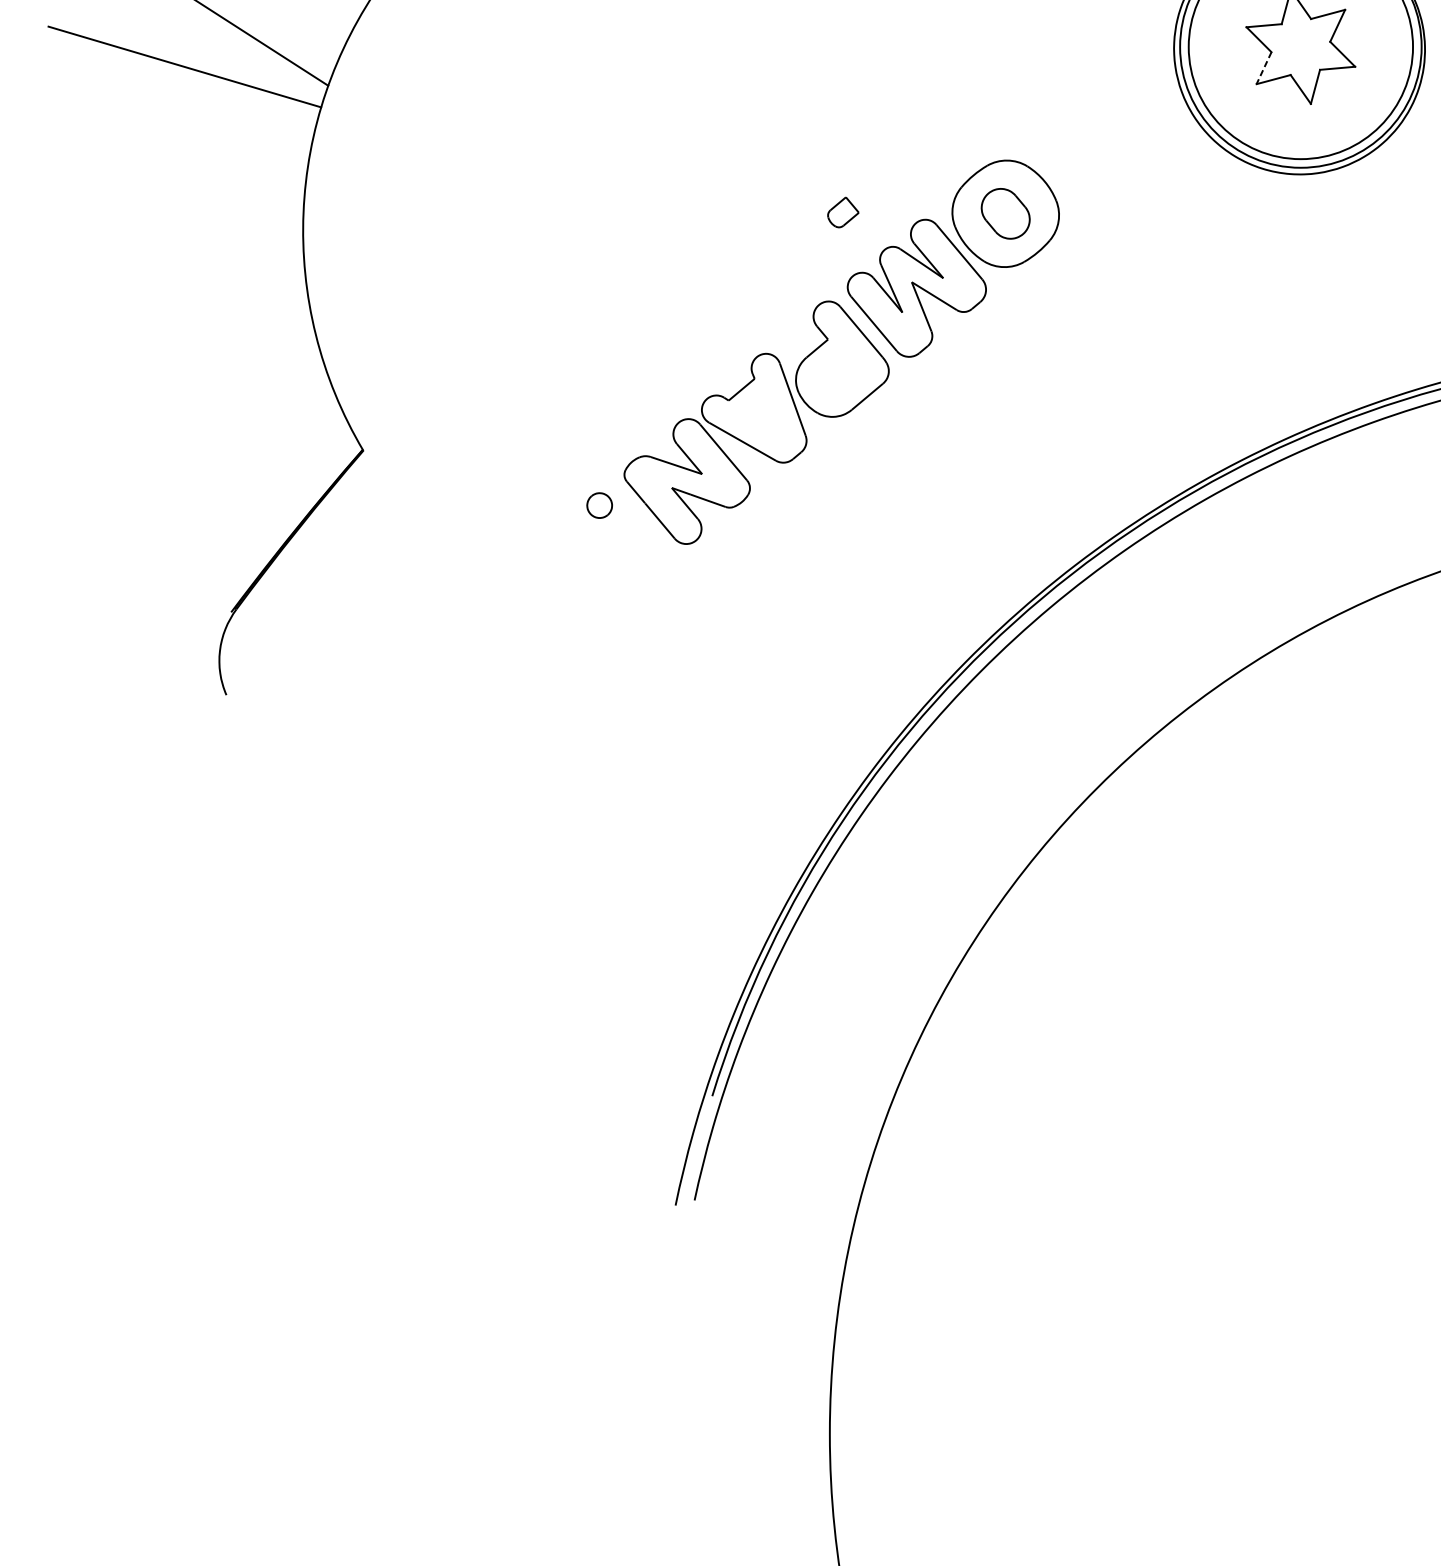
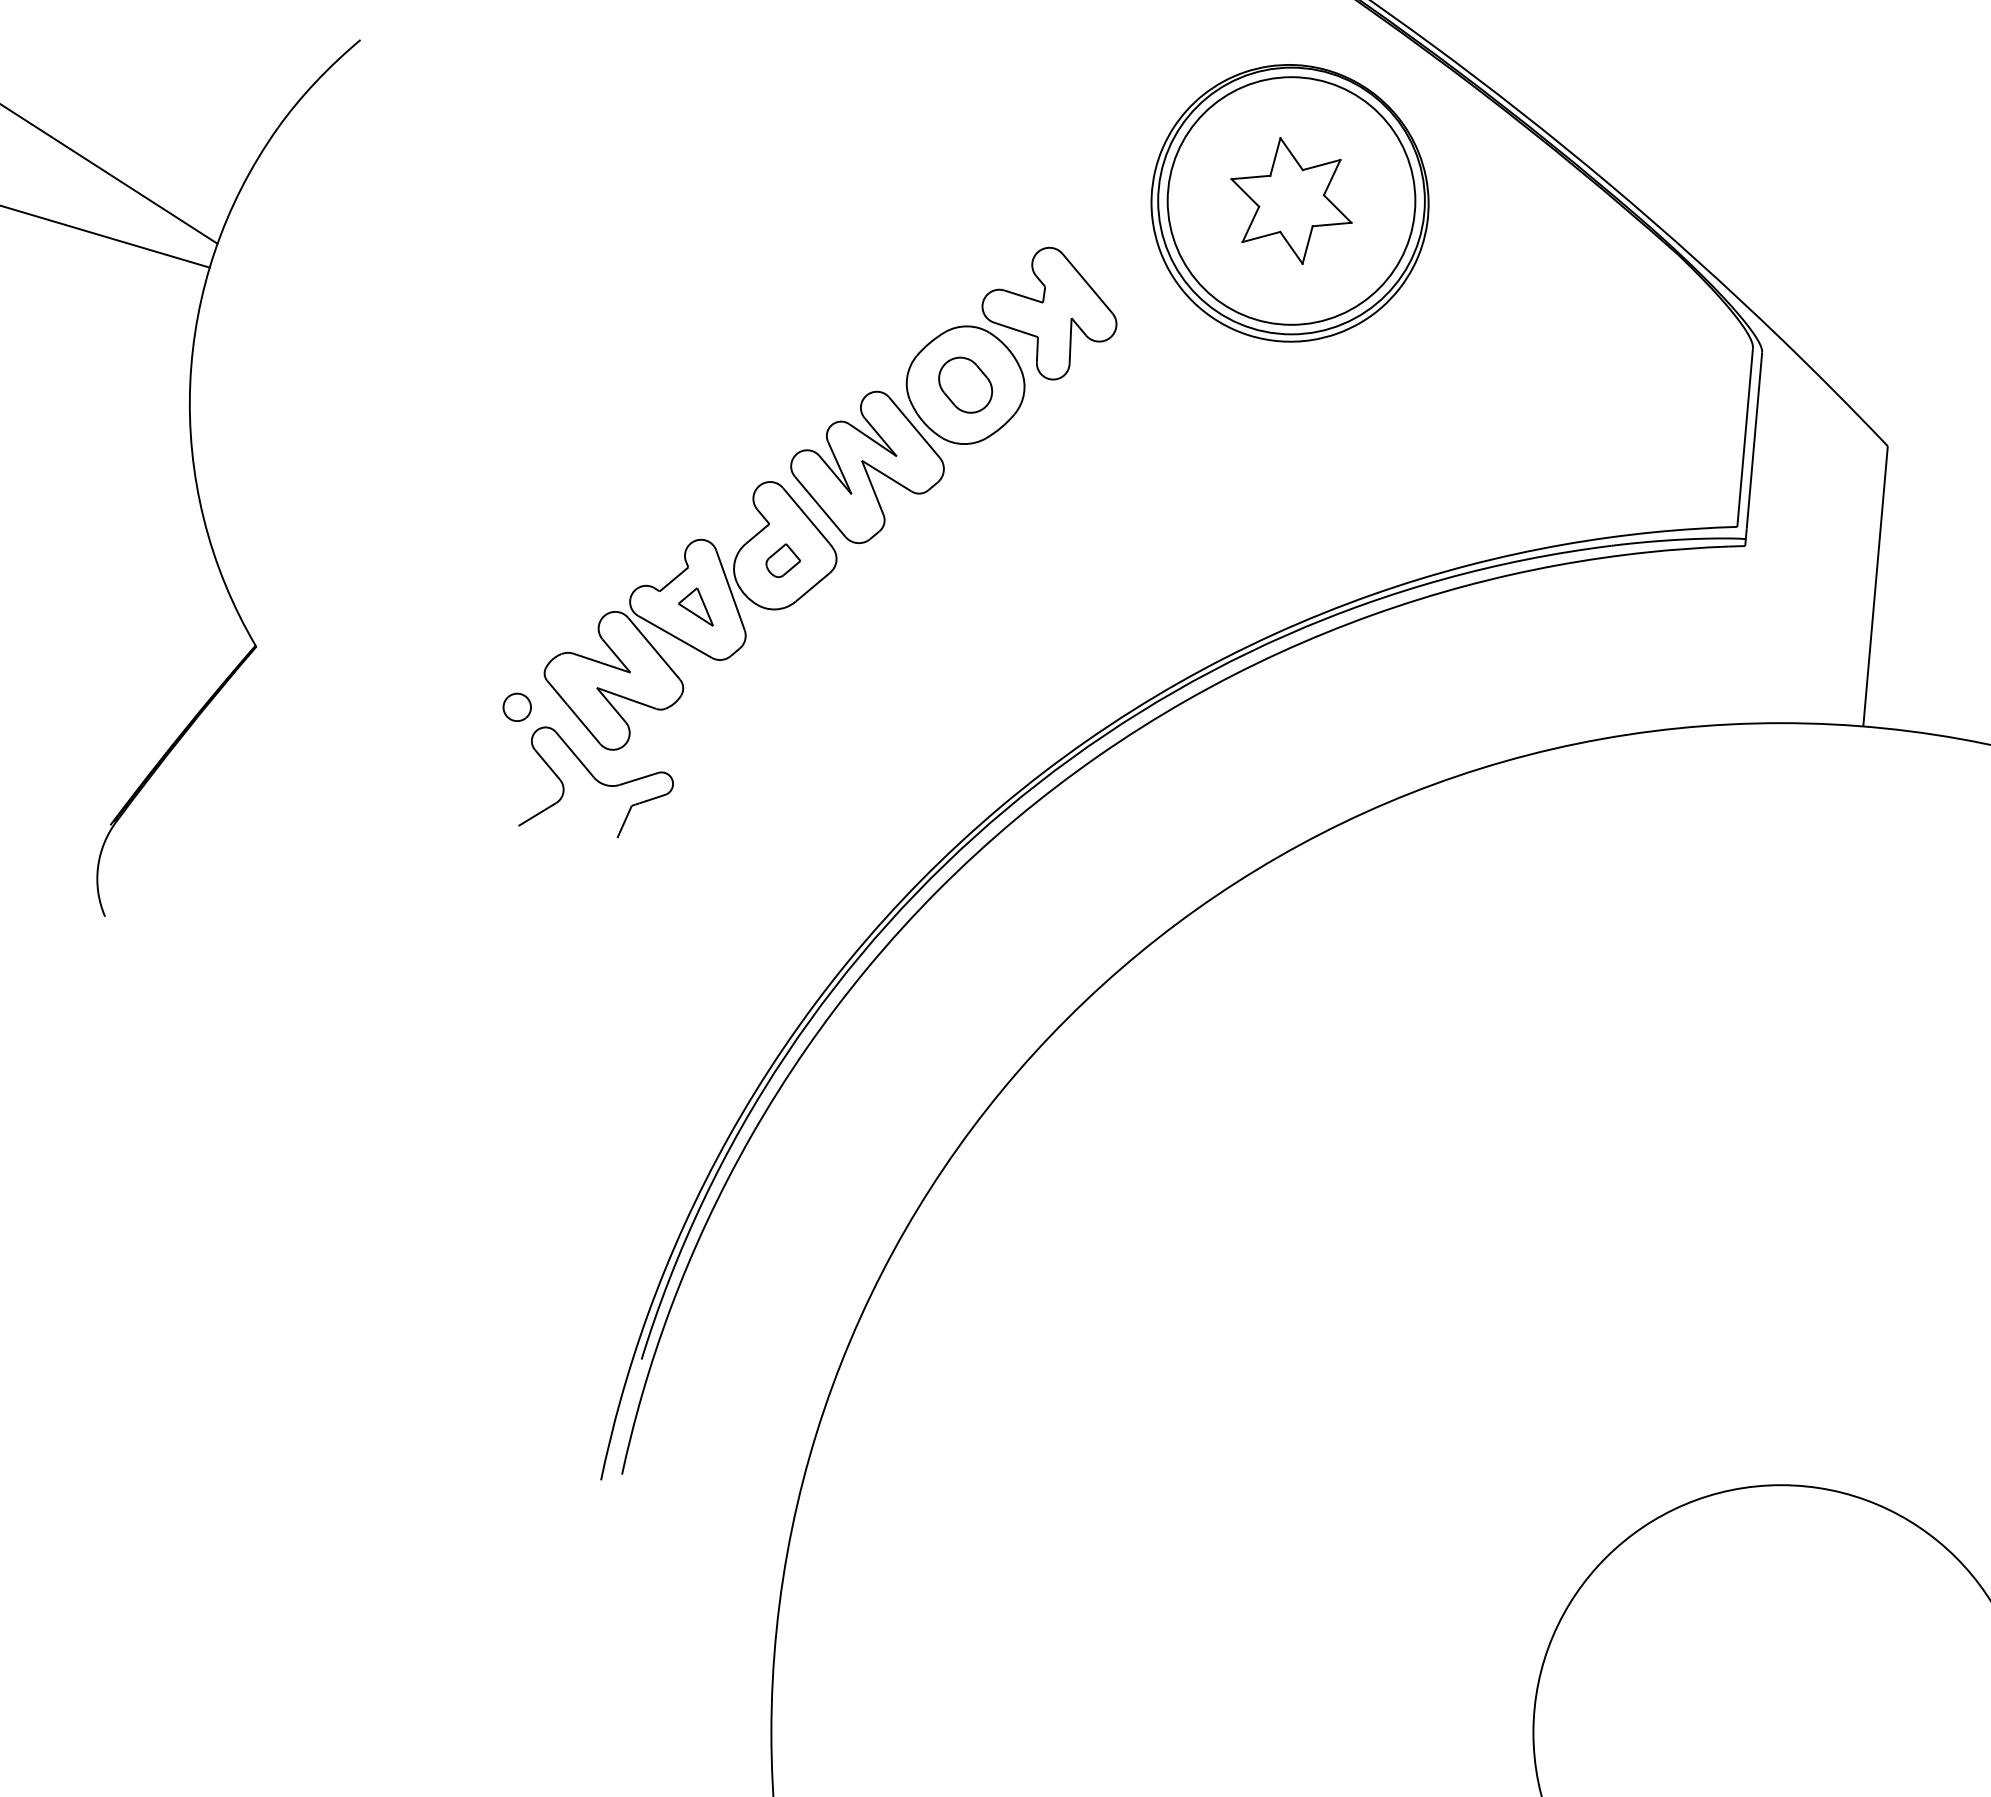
line: (1263, 68) -> (1250, 224), dashed -> solid
part: (1081, 148) -> (1049, 313), added
part: (842, 212) -> (782, 560), moved
part: (761, 414) -> (695, 606), added
part: (670, 573) -> (595, 782), added

